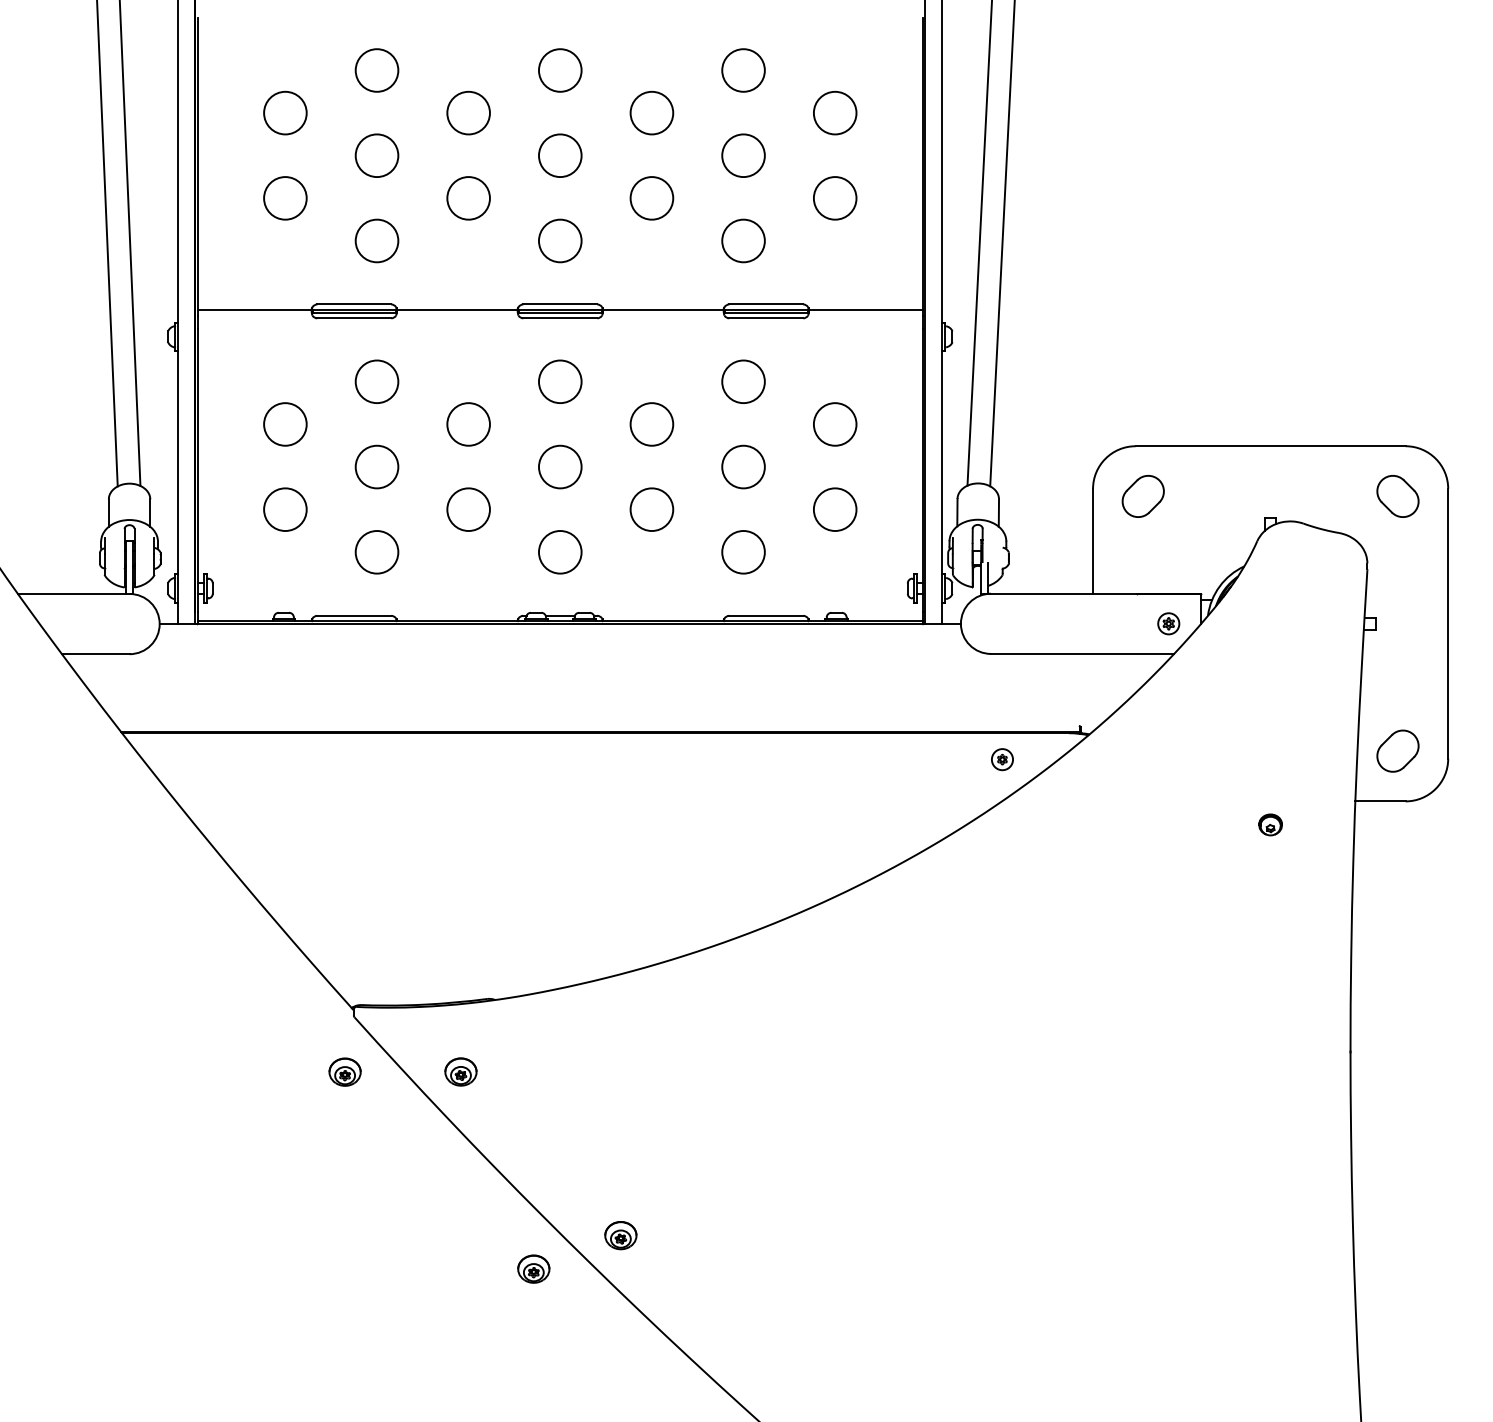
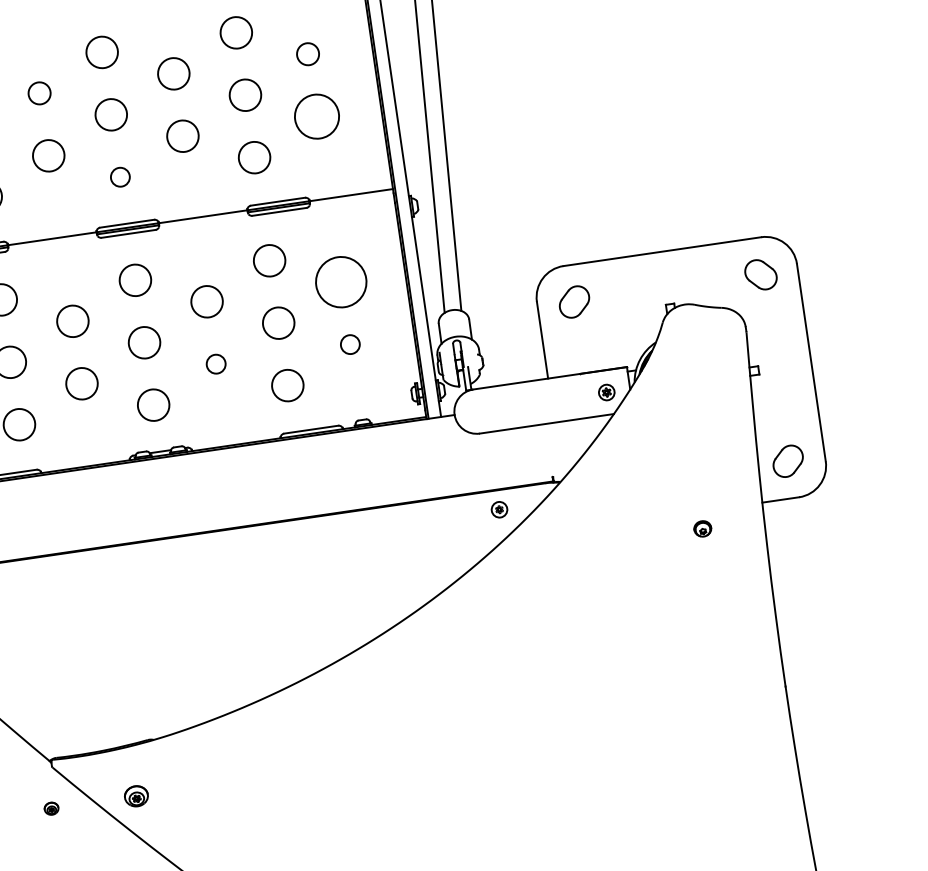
circle: (468, 112) -> (39, 92), size x0.7
circle: (835, 112) -> (308, 53), size x0.7
circle: (835, 198) -> (317, 116), size x1.4
circle: (560, 240) -> (120, 176), size x0.6
circle: (834, 424) -> (340, 282), size x1.6
circle: (651, 509) -> (215, 364), size x0.6
circle: (834, 509) -> (349, 344), size x0.6
part: (344, 1071) -> (51, 808), size x0.6

